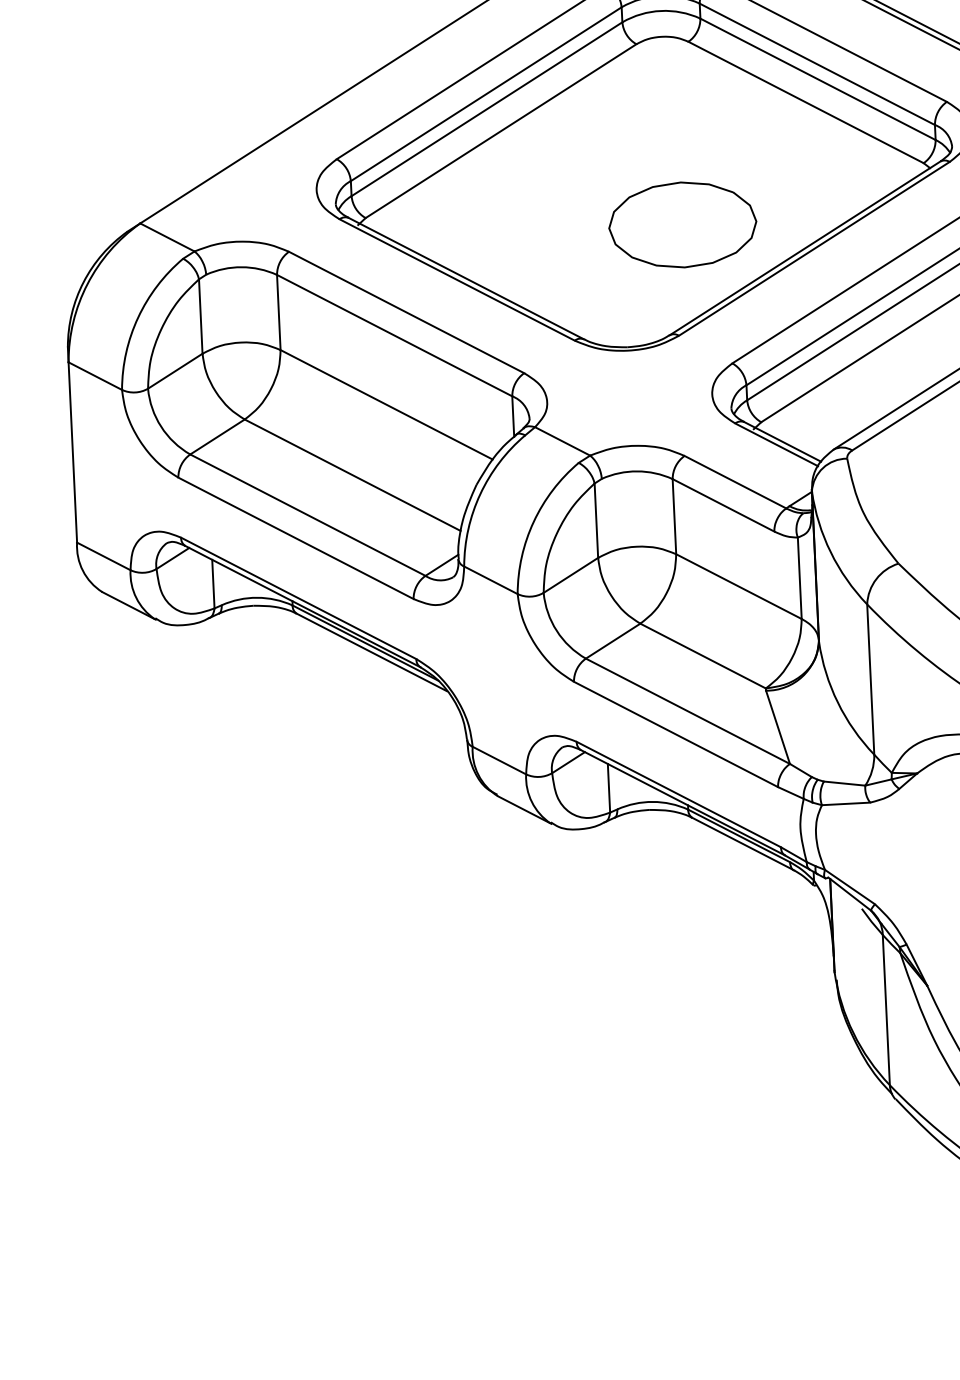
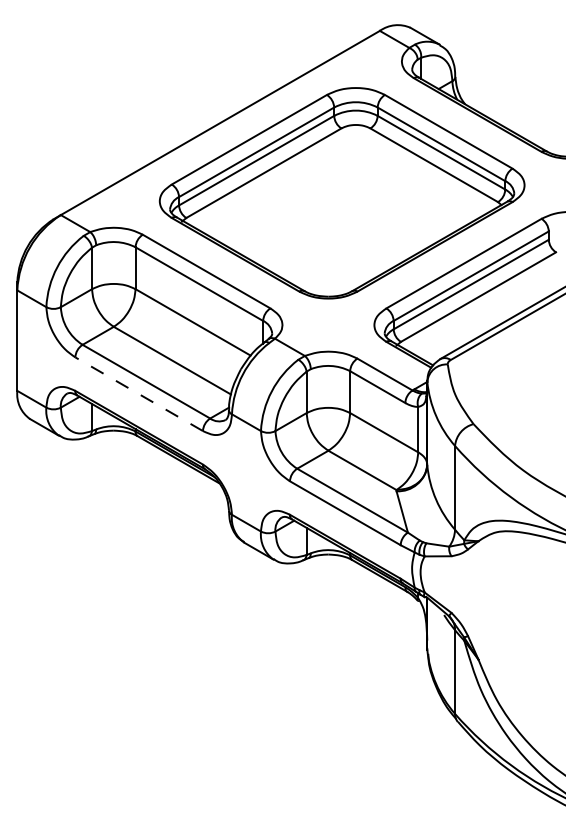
part: (682, 223) -> (362, 229), removed
line: (296, 538) -> (139, 394), solid -> dashed

